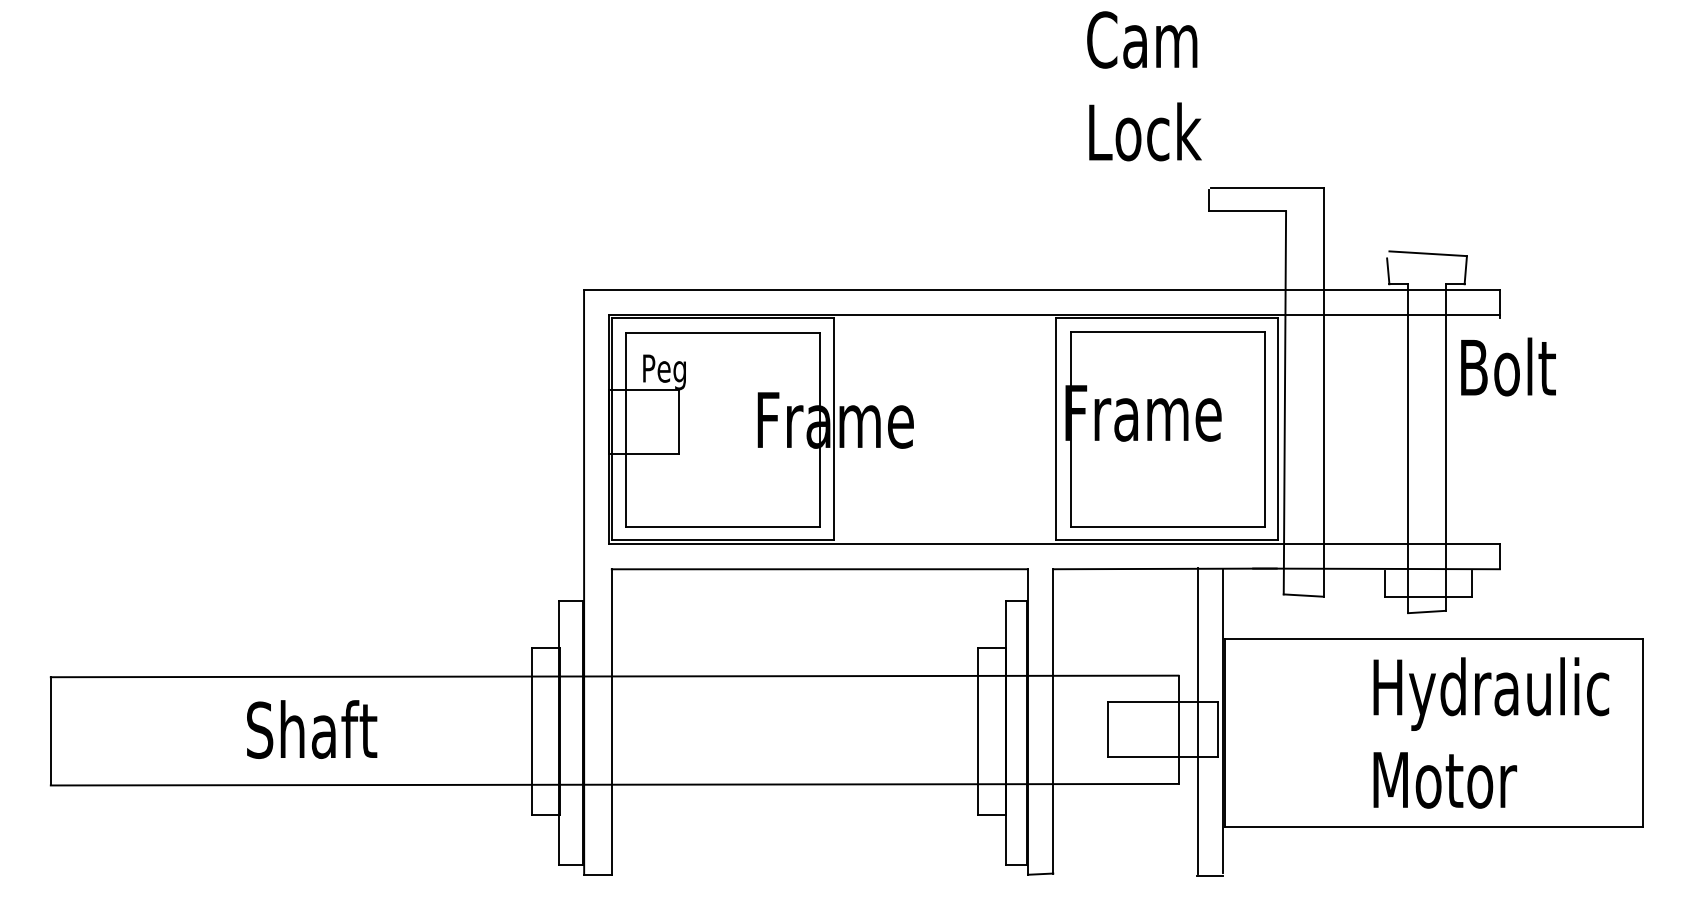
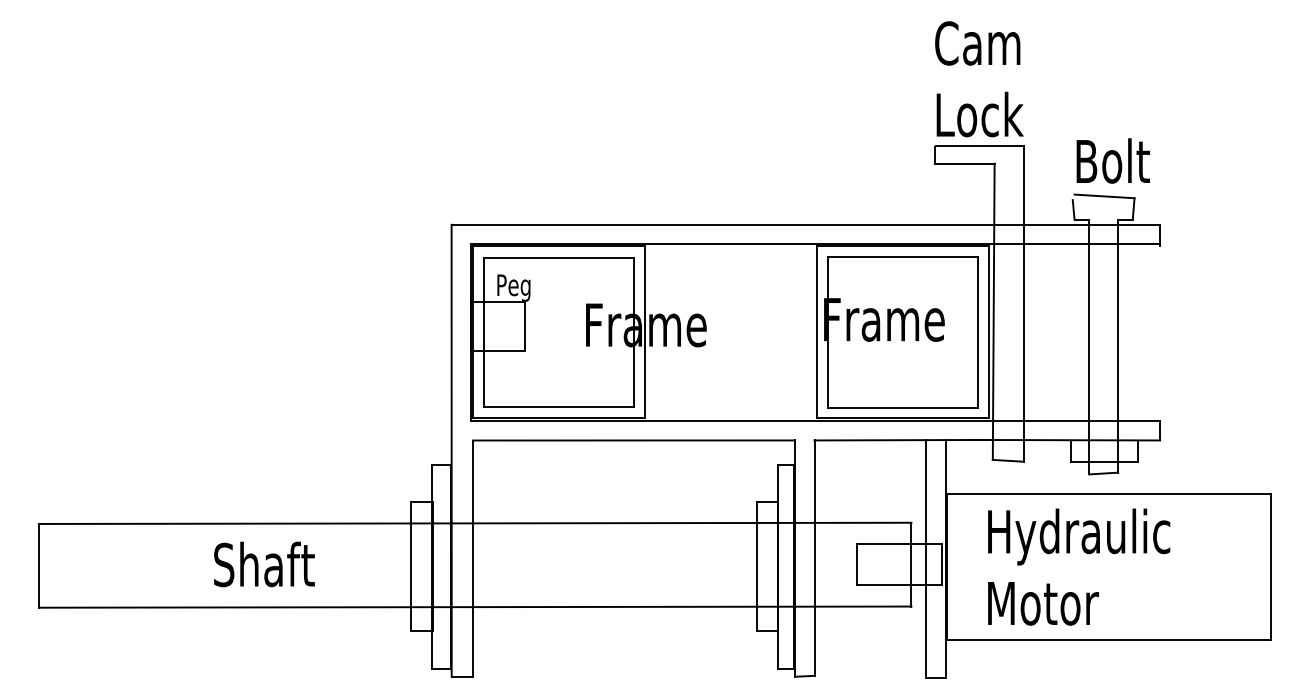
text: (1144, 86) -> (979, 79), moved
text: (1508, 366) -> (1113, 160), moved
text: (312, 729) -> (264, 564), moved
text: (1491, 732) -> (1079, 566), moved

